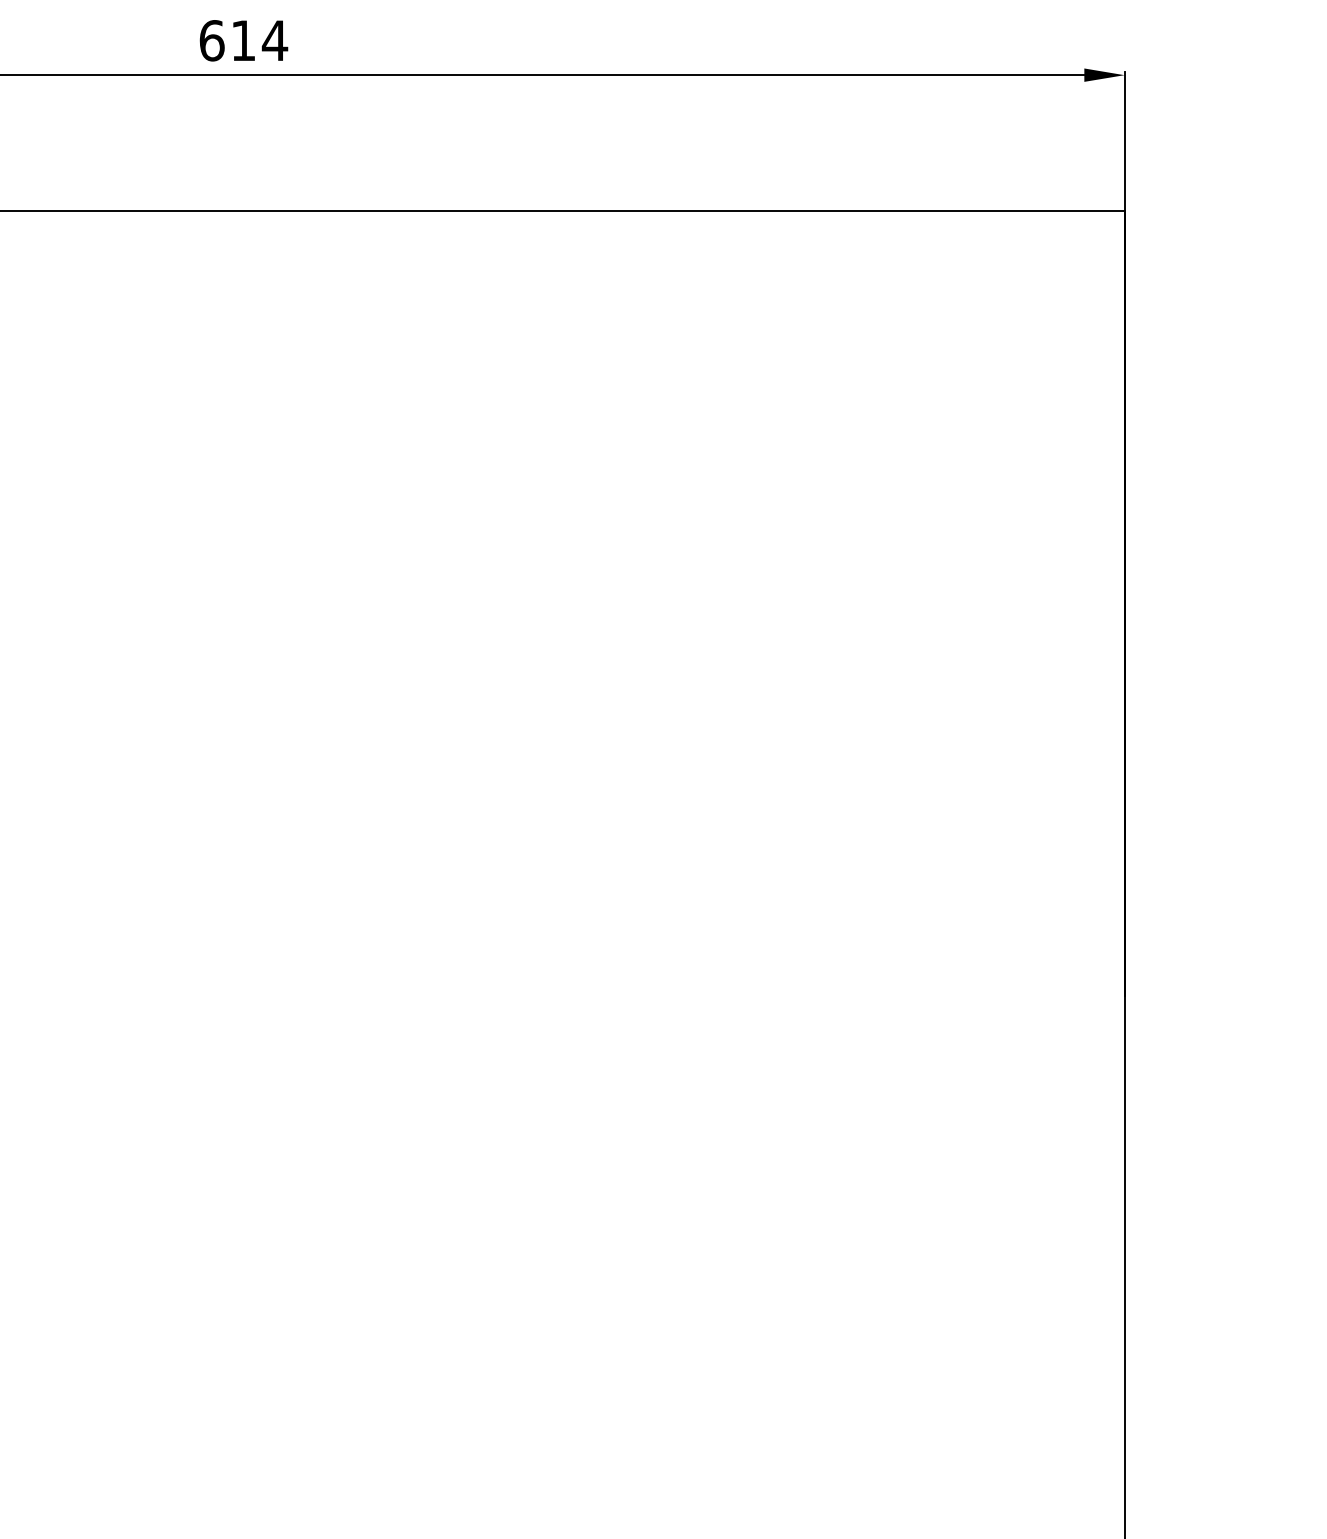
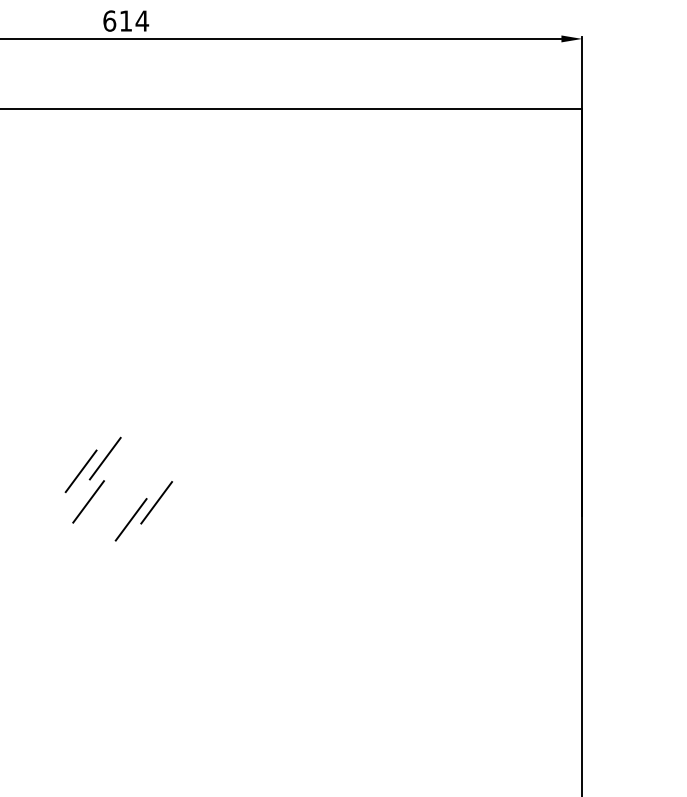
line: (201, 885) -> (104, 458), added
line: (155, 910) -> (80, 471), added
line: (171, 968) -> (88, 501), added
line: (302, 970) -> (156, 502), added
line: (252, 1003) -> (130, 519), added

